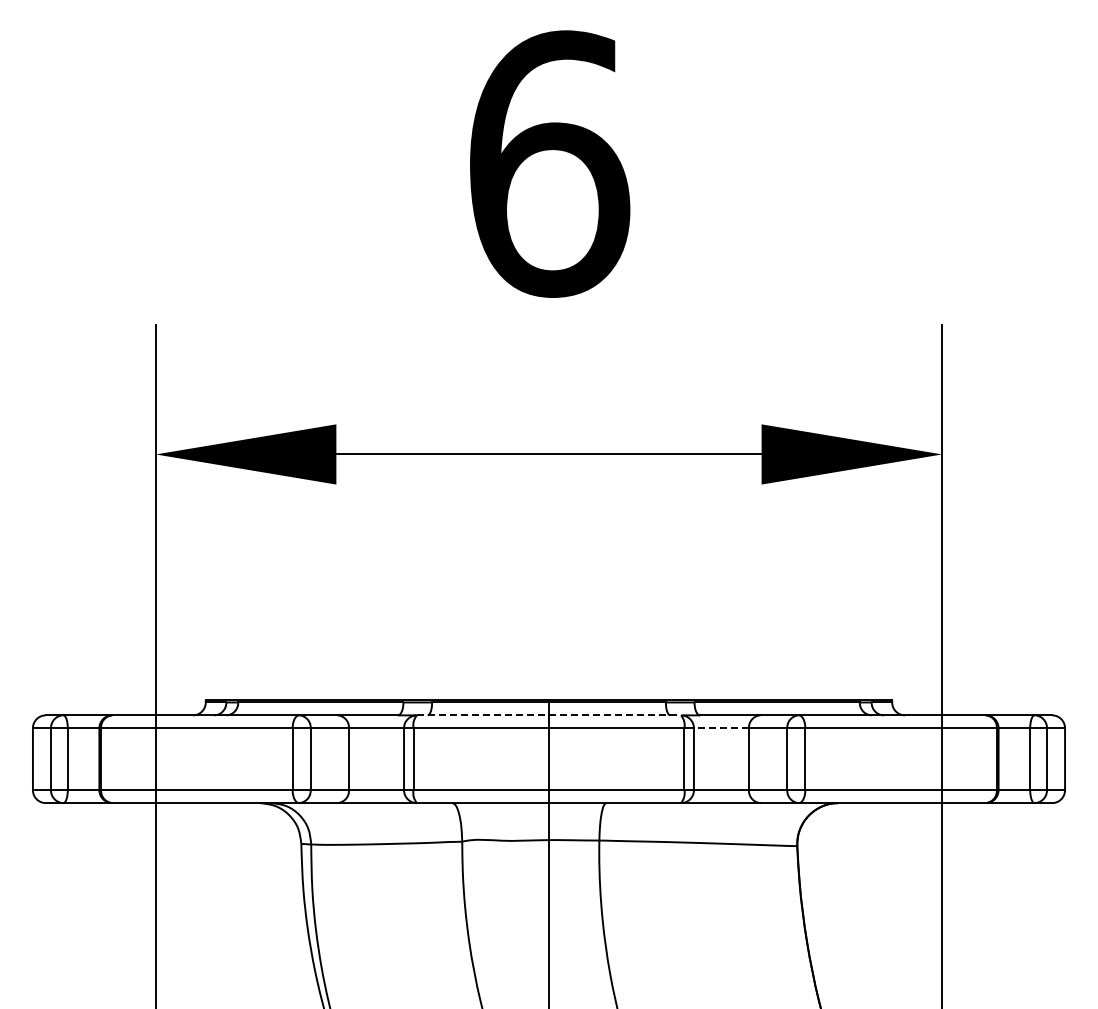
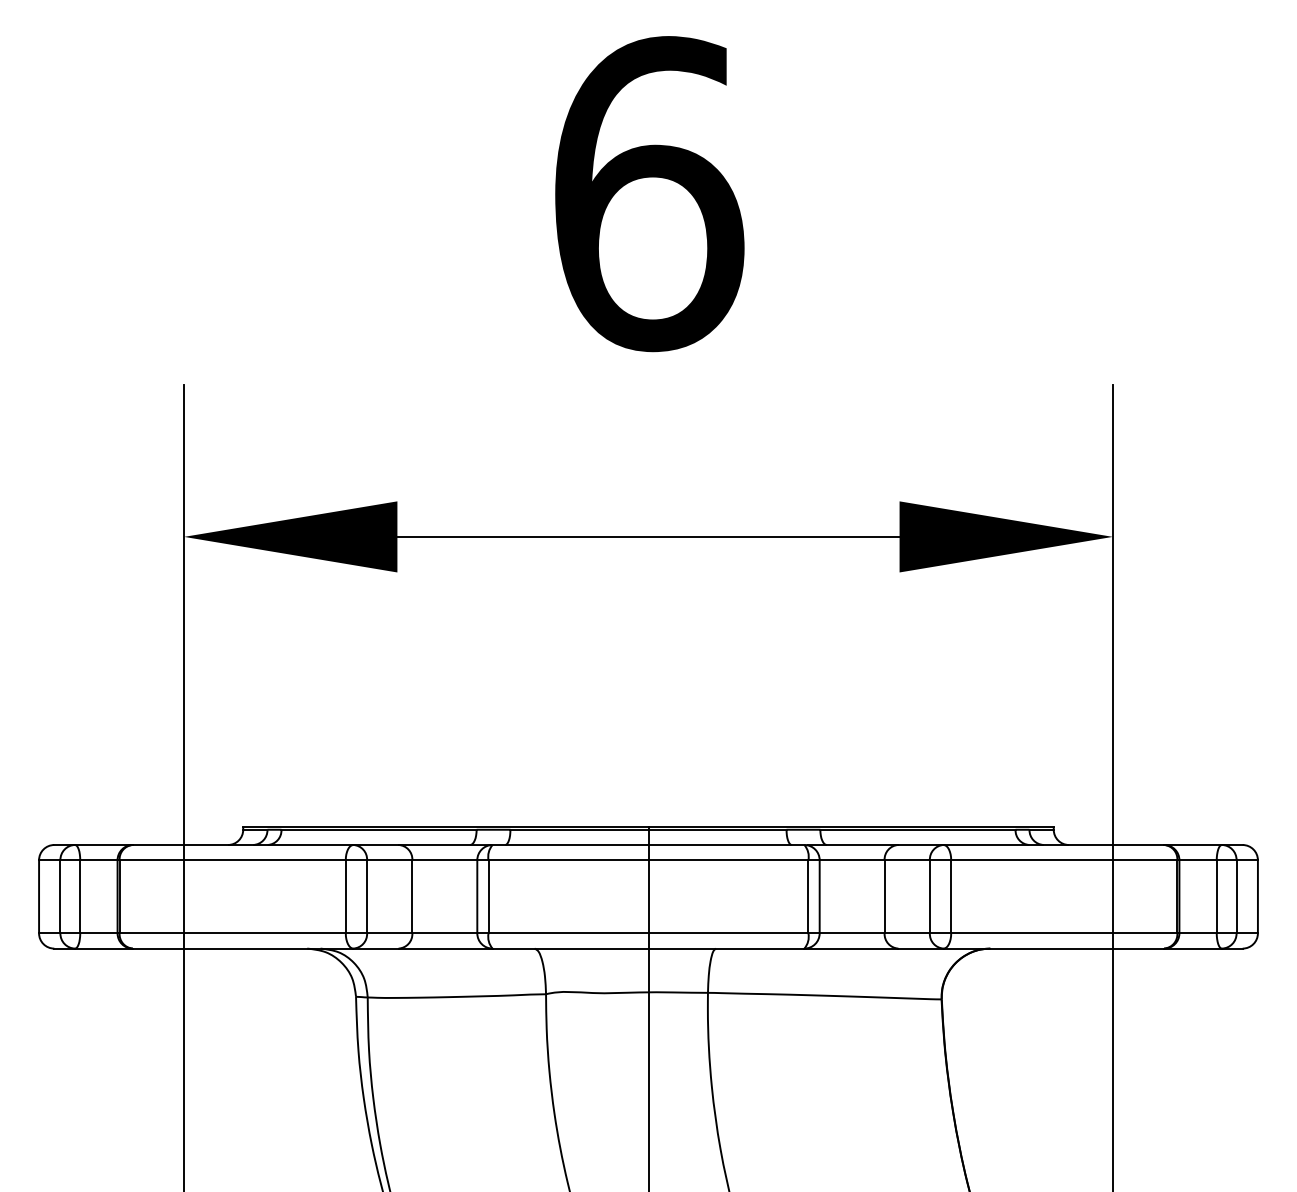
line: (549, 715) -> (649, 845), dashed -> solid
line: (720, 728) -> (851, 860), dashed -> solid

